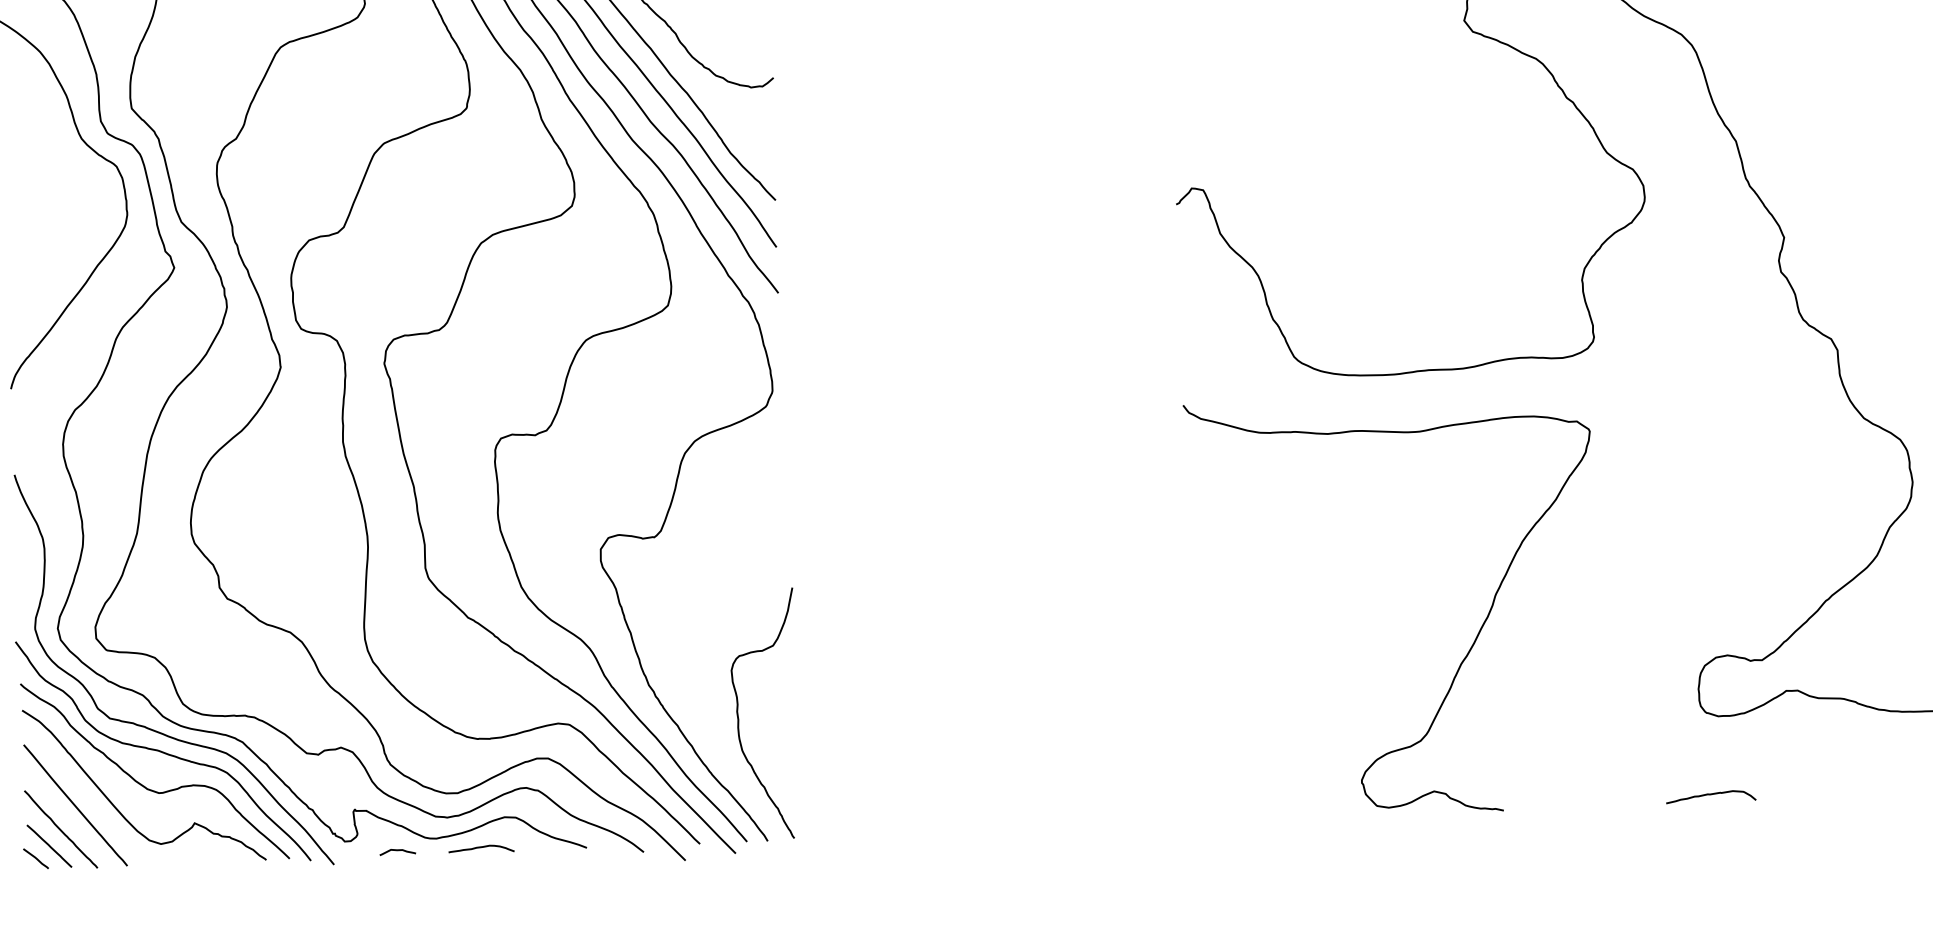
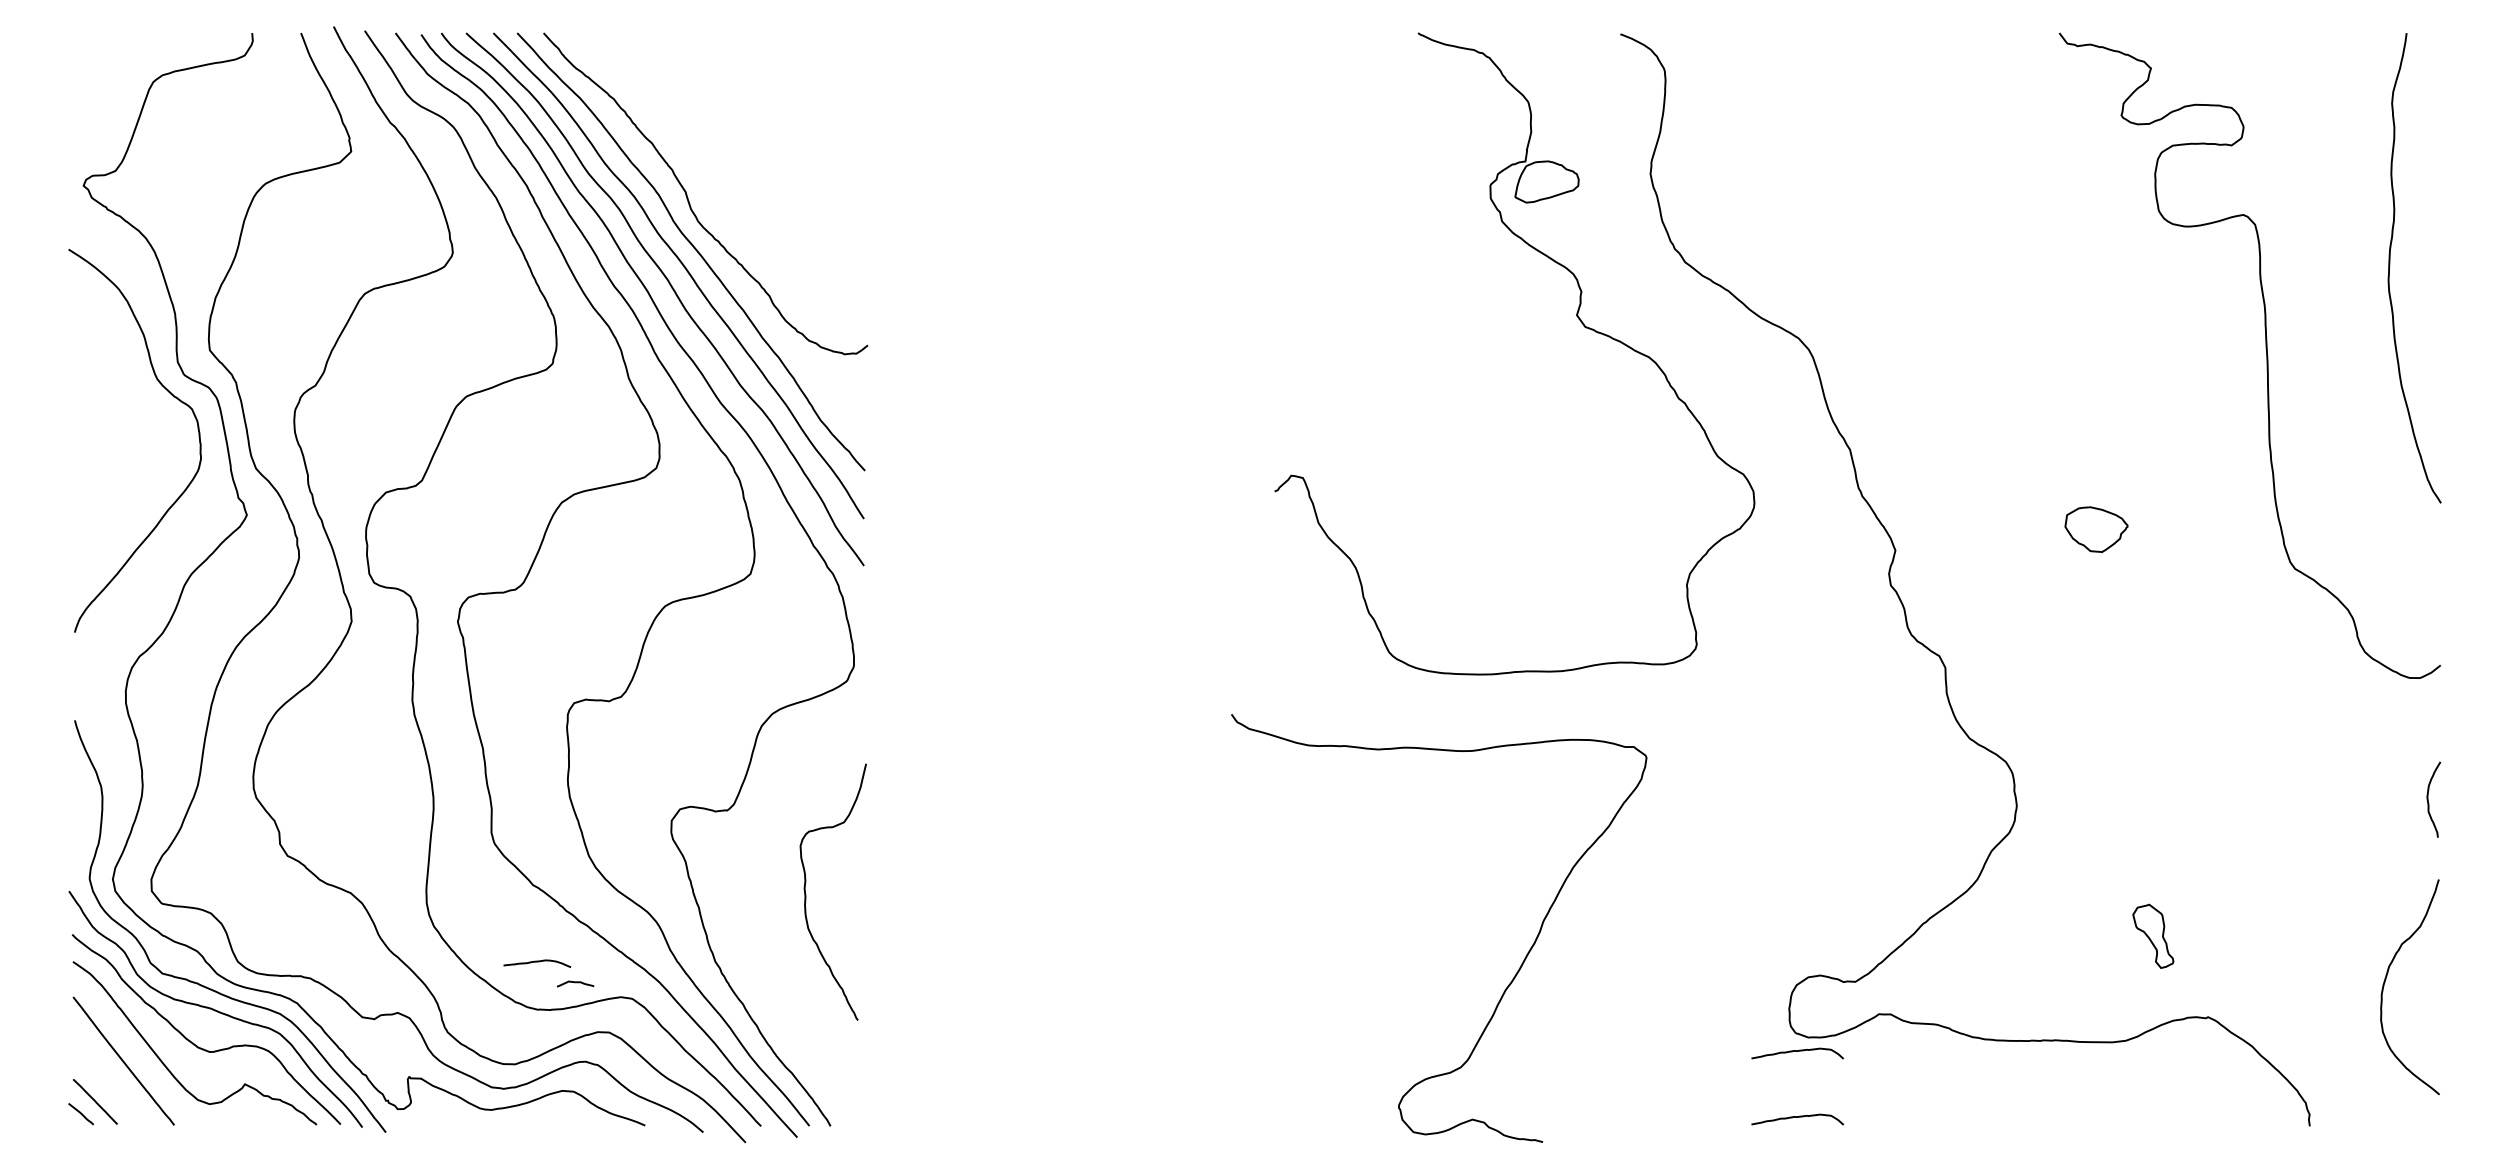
curve: (1467, 652) -> (1512, 978), moved
curve: (739, 717) -> (806, 894), moved
curve: (1708, 730) -> (1797, 1051), added
curve: (60, 828) -> (107, 1084), removed
curve: (481, 848) -> (537, 962), moved
curve: (397, 851) -> (575, 983), moved

